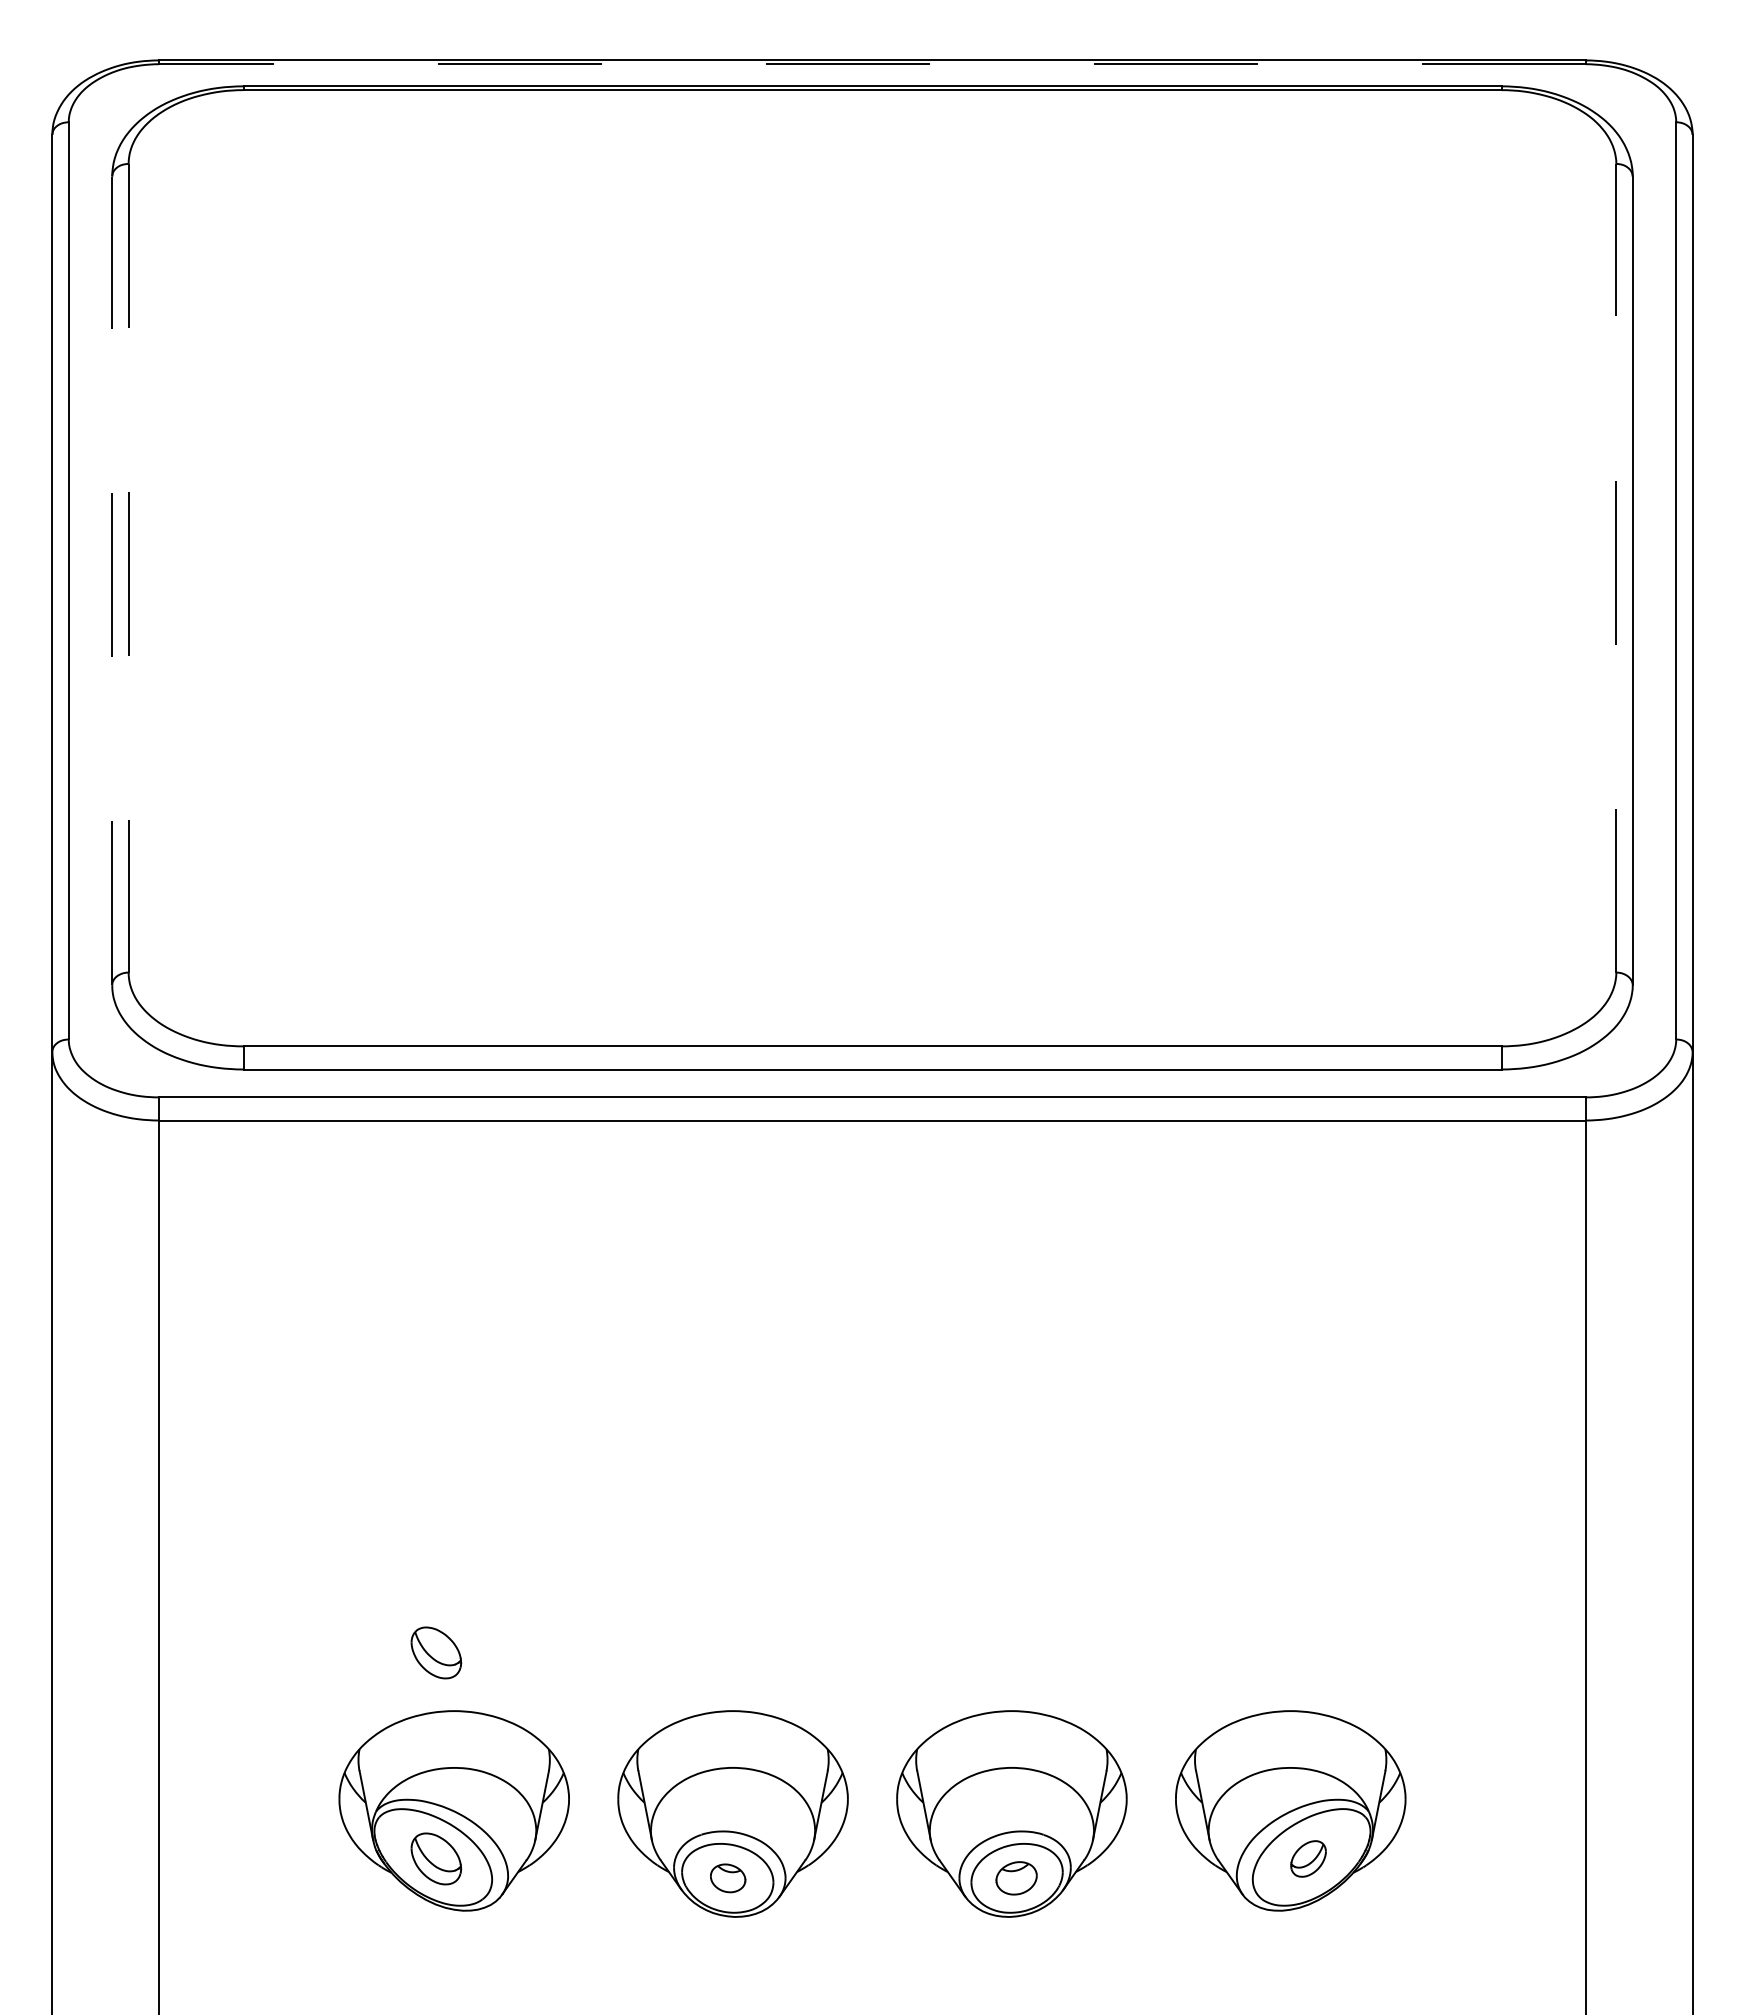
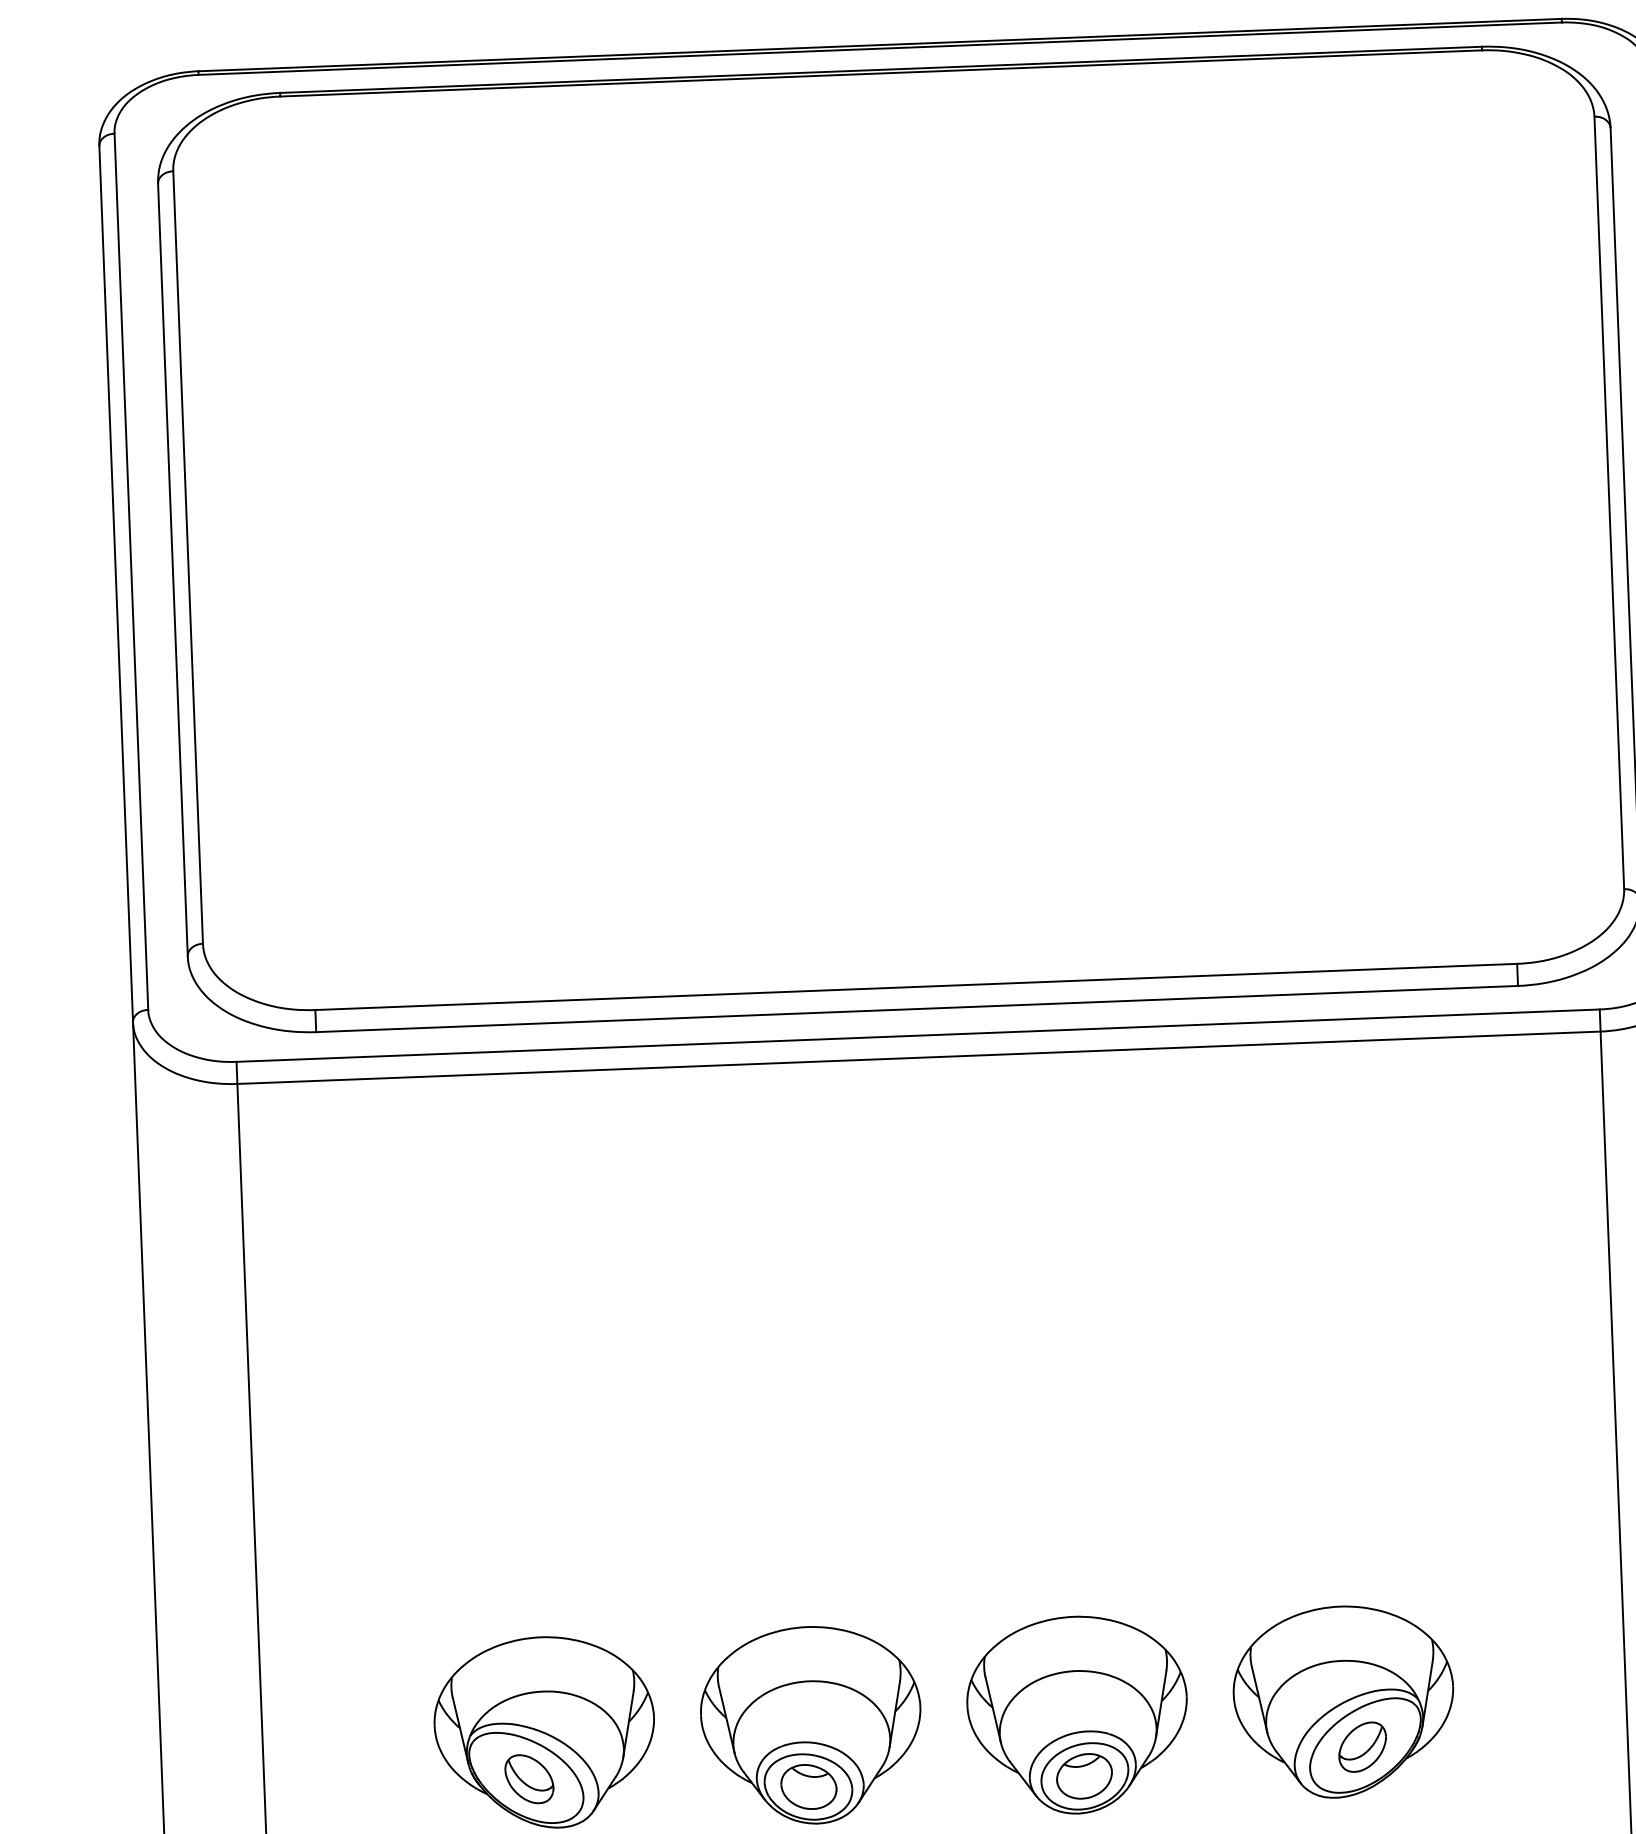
line: (872, 64) -> (880, 48), dashed -> solid
line: (1616, 567) -> (1609, 502), dashed -> solid
line: (128, 568) -> (187, 557), dashed -> solid
line: (112, 580) -> (173, 569), dashed -> solid
part: (436, 1652) -> (521, 1581), removed
part: (1308, 1858) -> (1362, 1746), size x1.43
part: (727, 1878) -> (808, 1787), size x1.67
part: (1016, 1878) -> (1084, 1776), size x1.43

